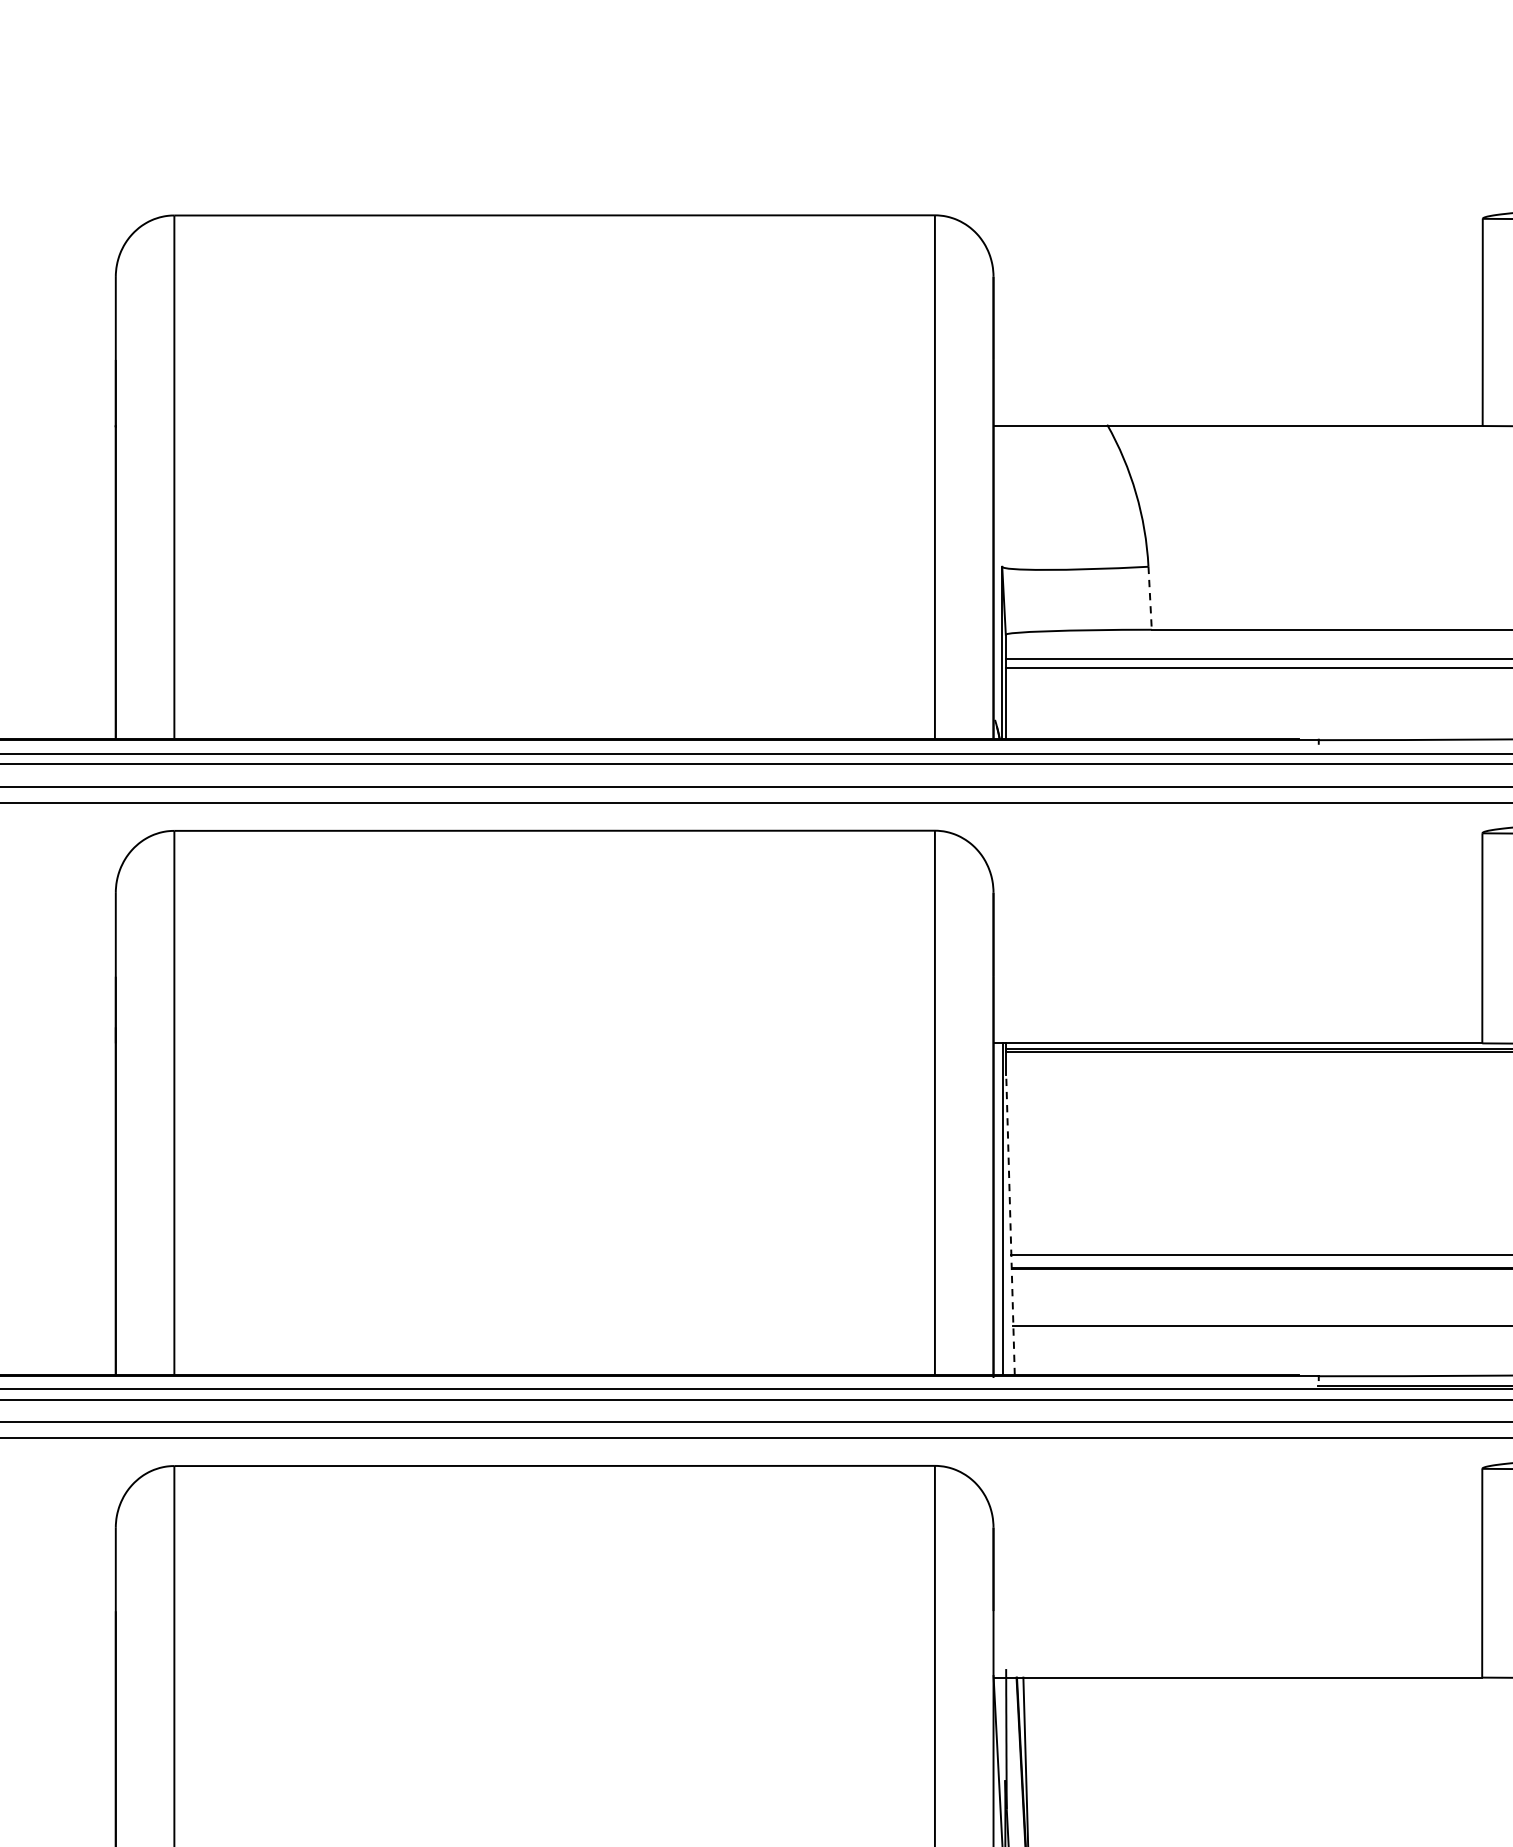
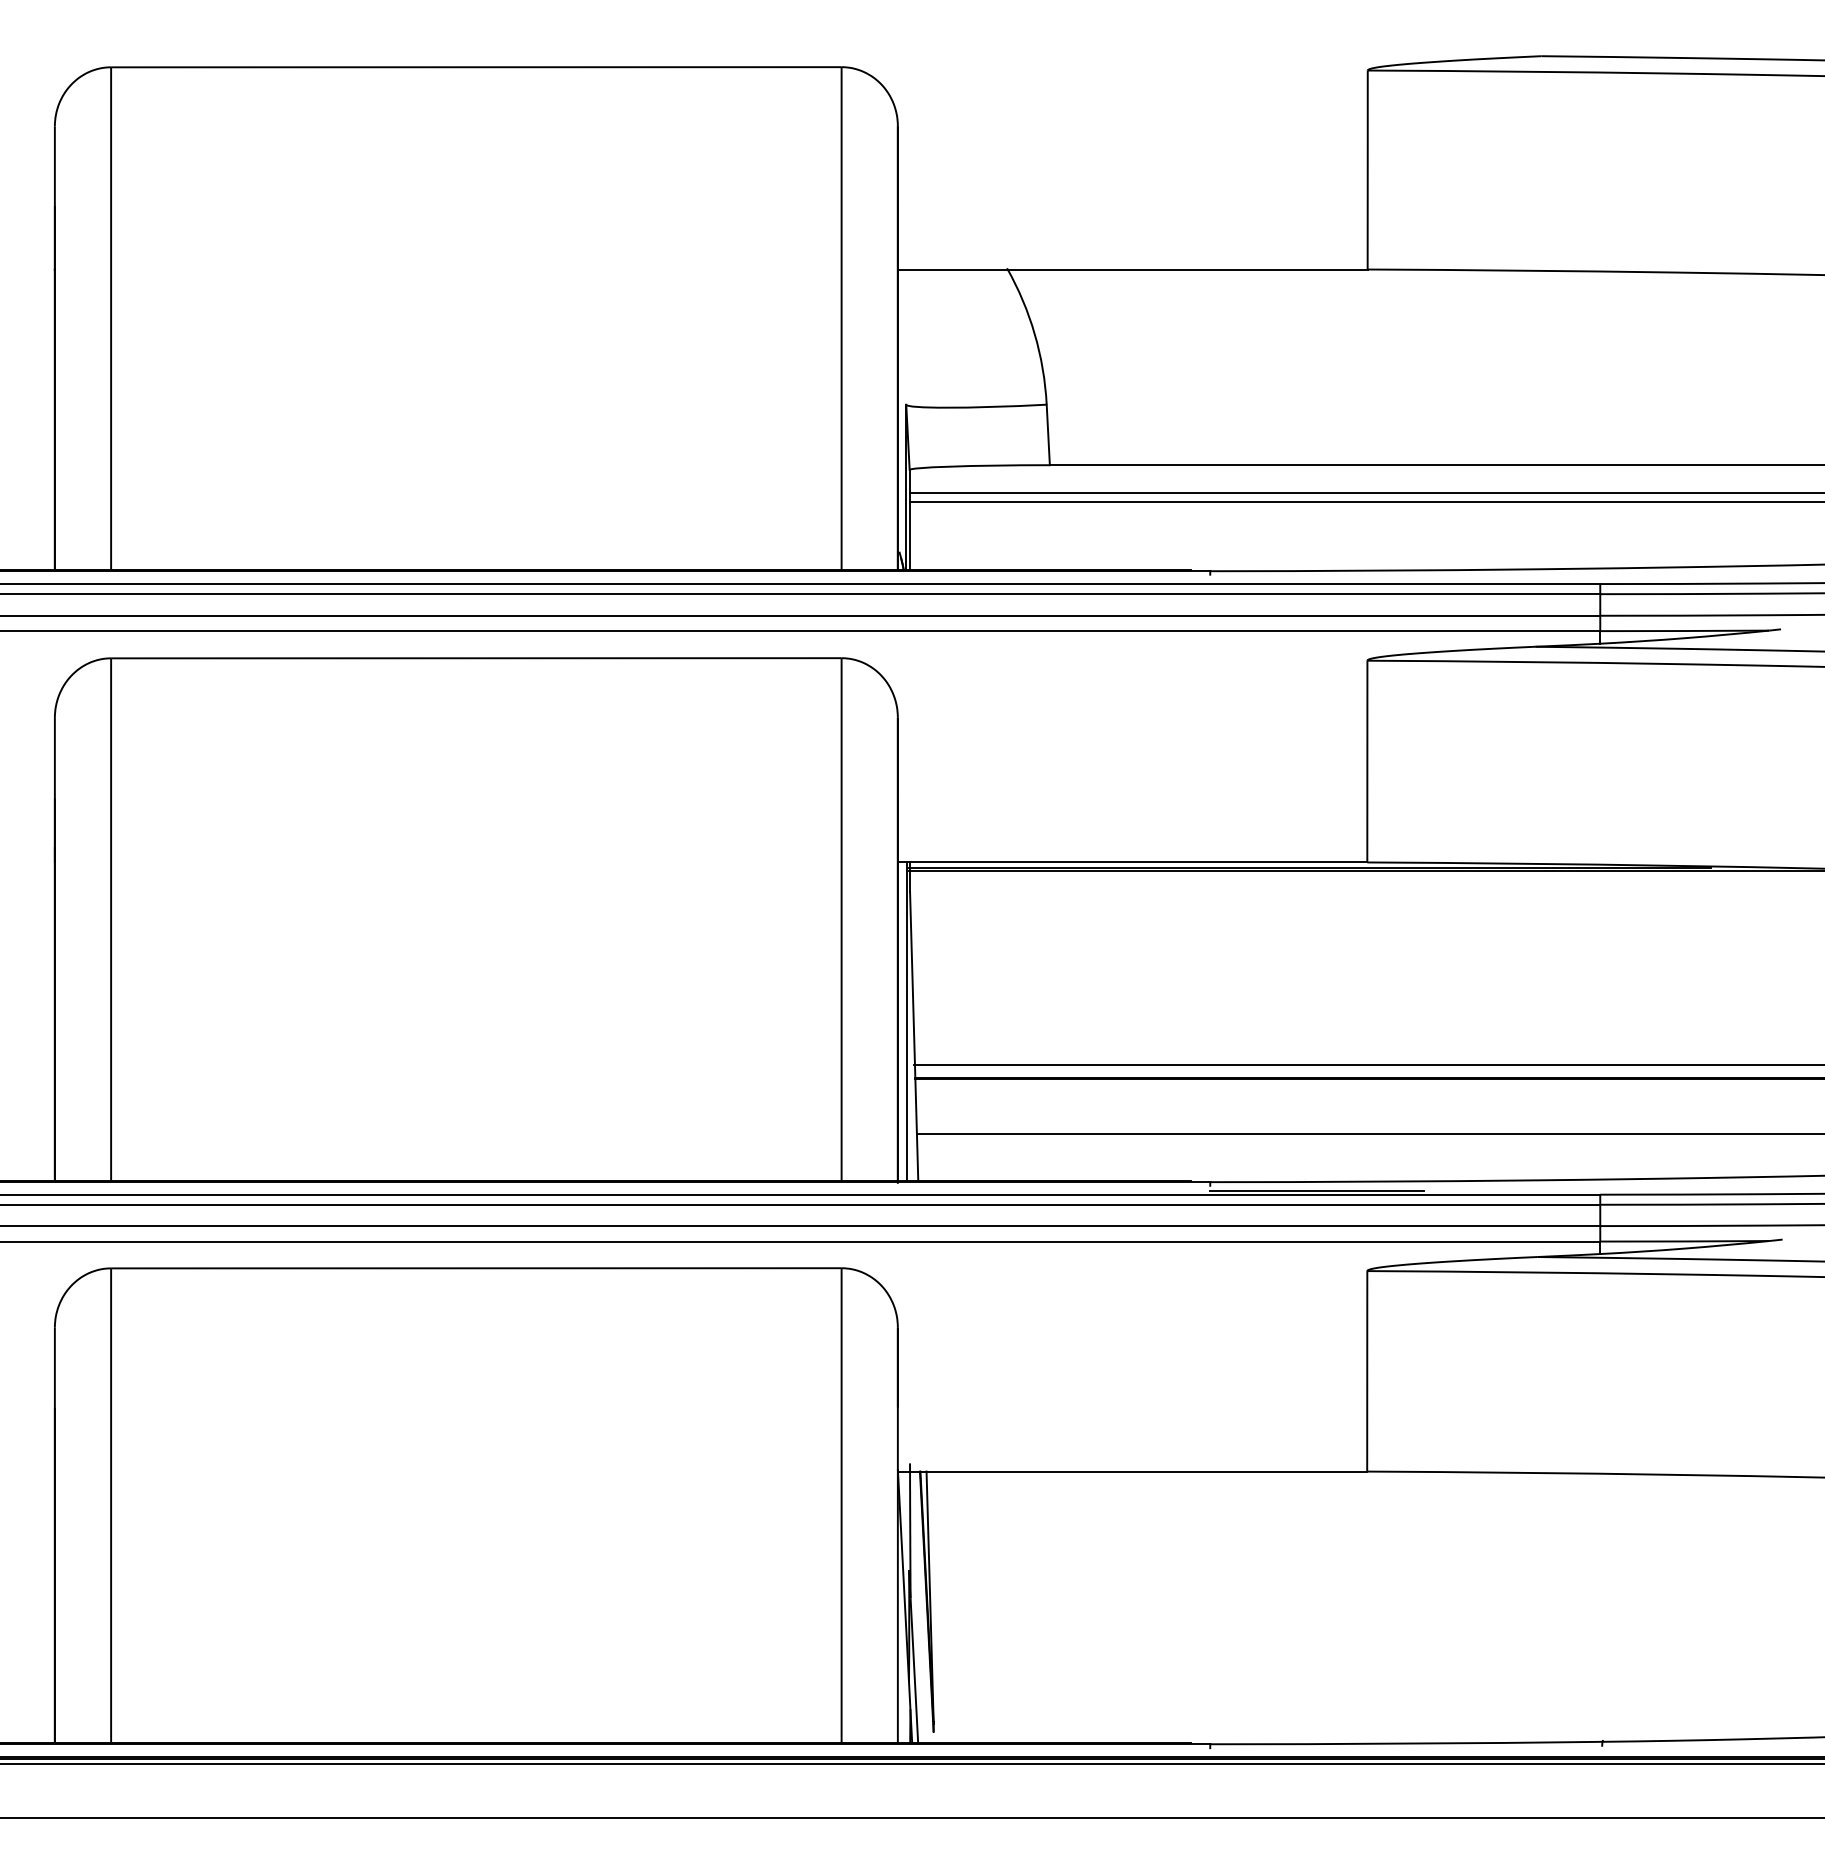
line: (1150, 598) -> (1048, 435), dashed -> solid
line: (1010, 1224) -> (914, 1036), dashed -> solid

